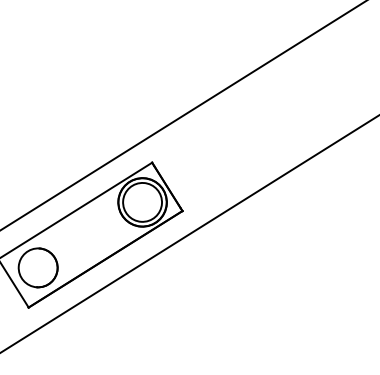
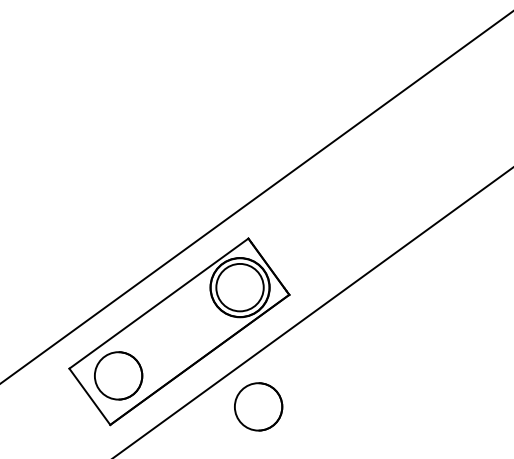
part: (151, 300) -> (258, 406), added

